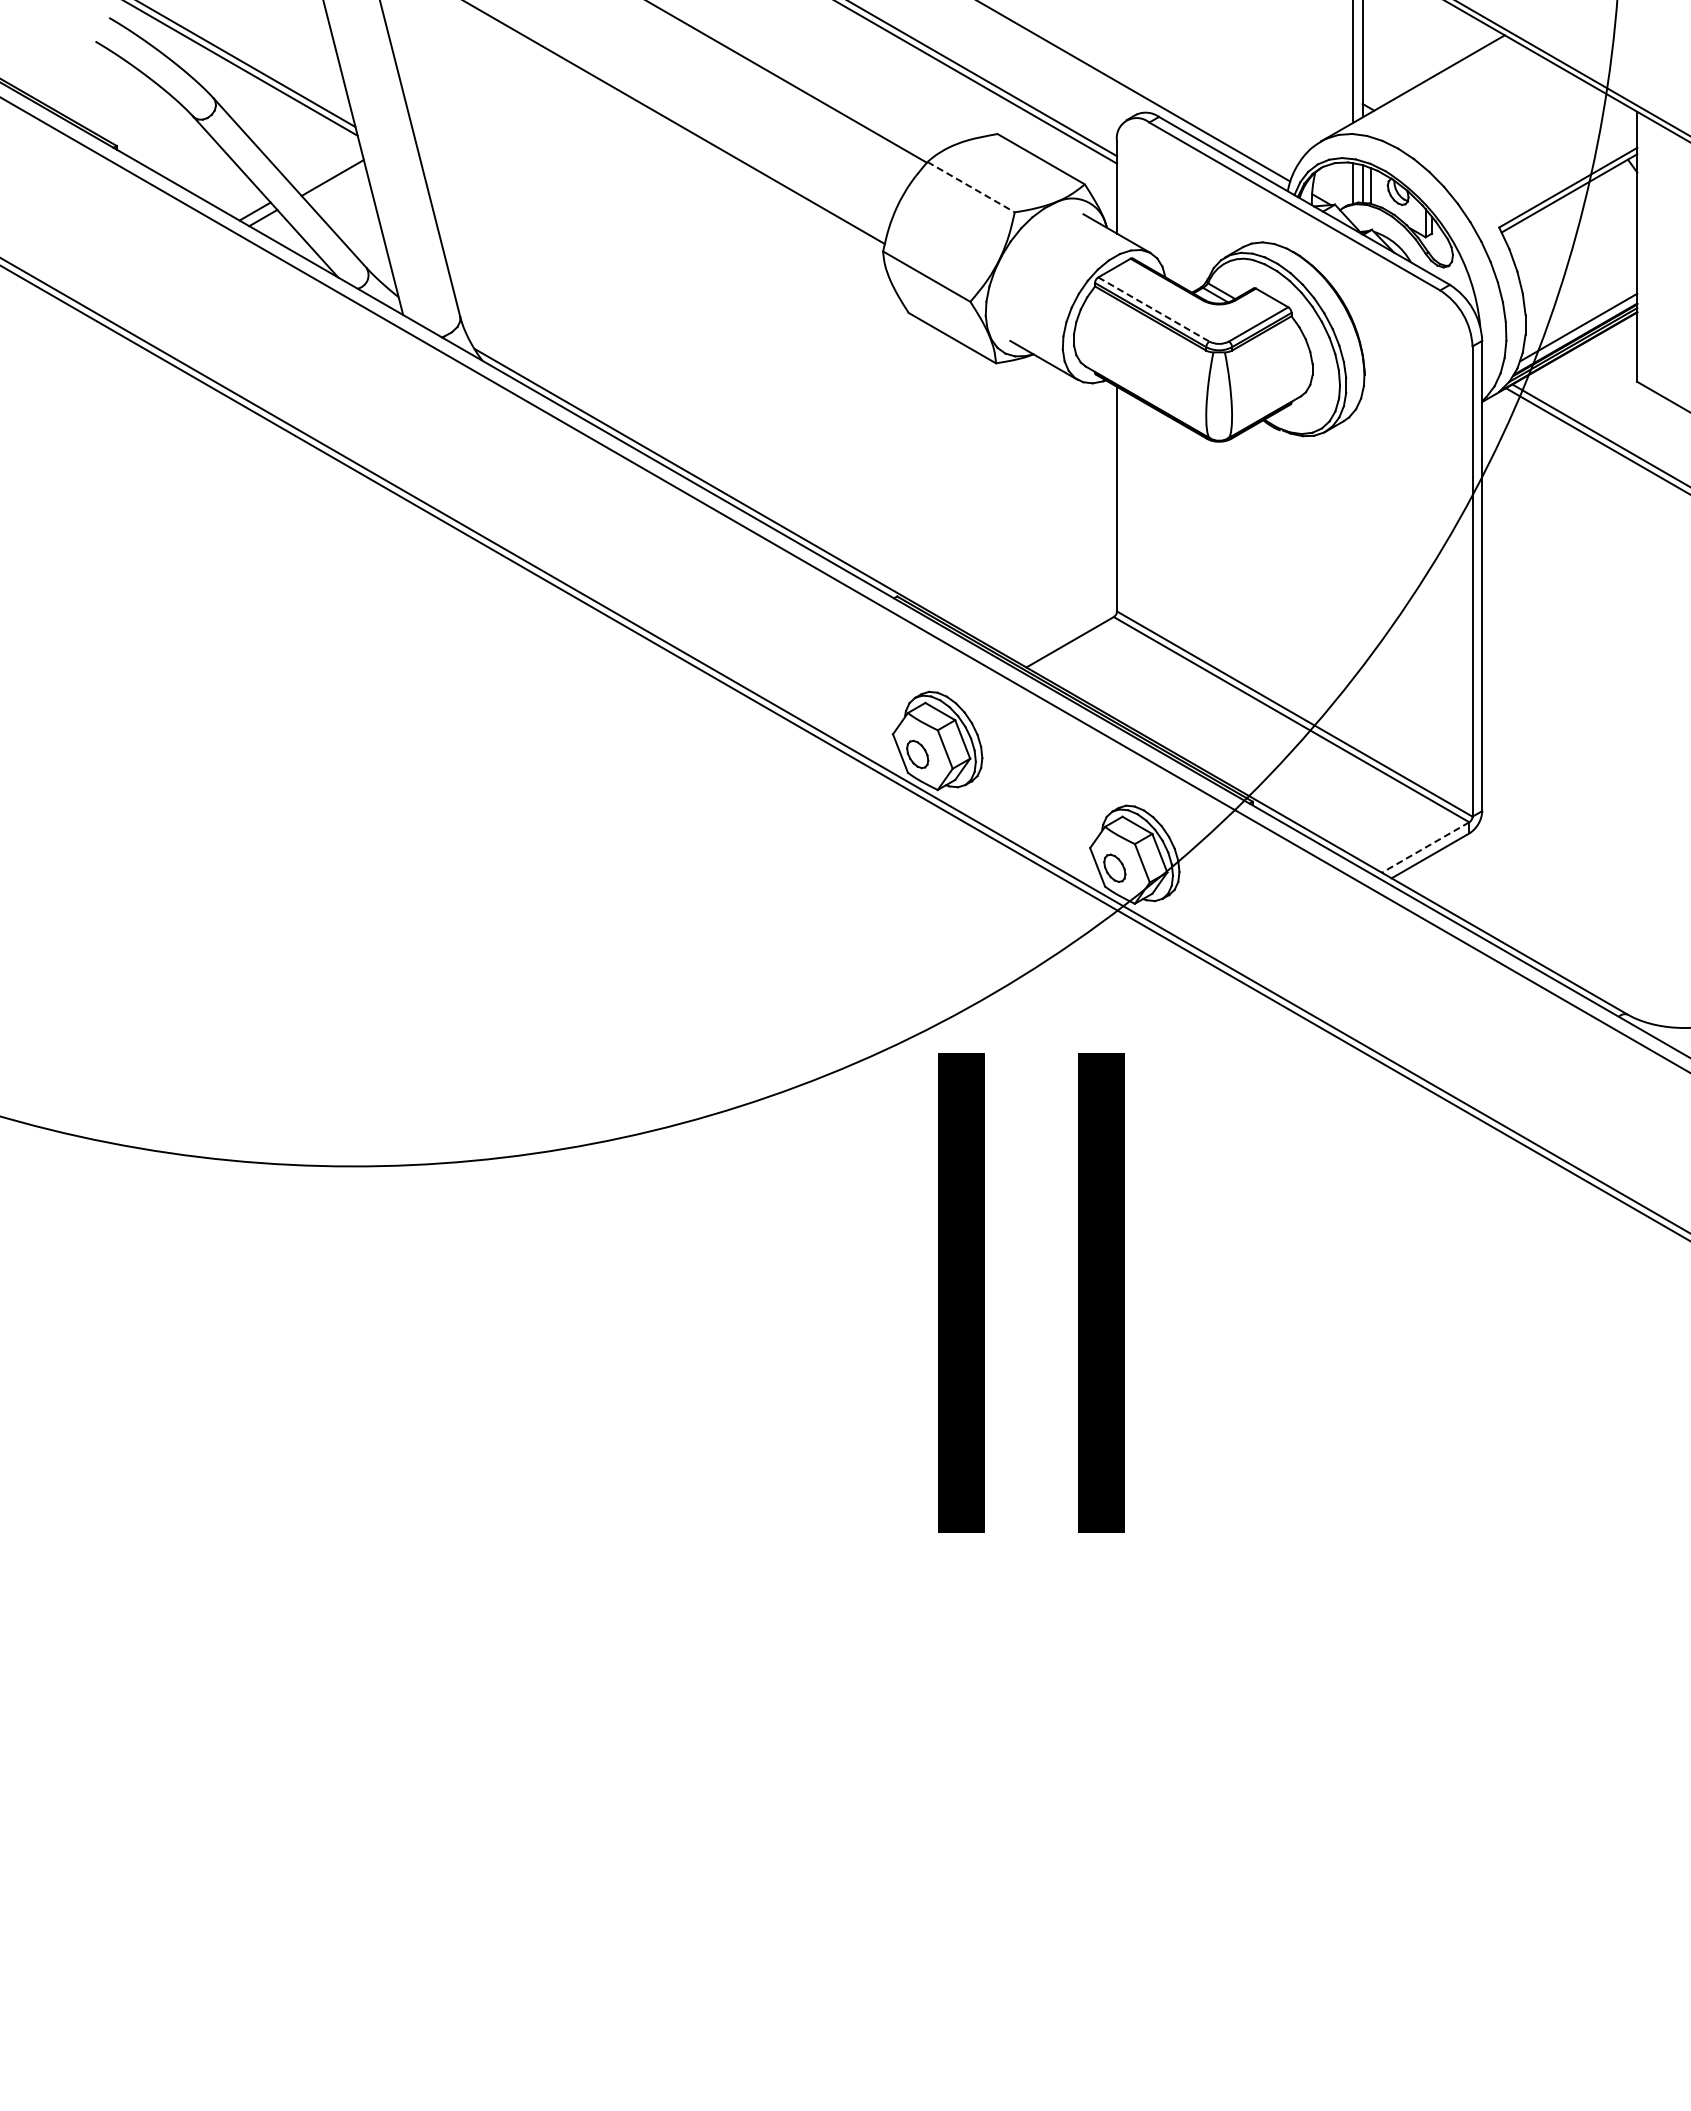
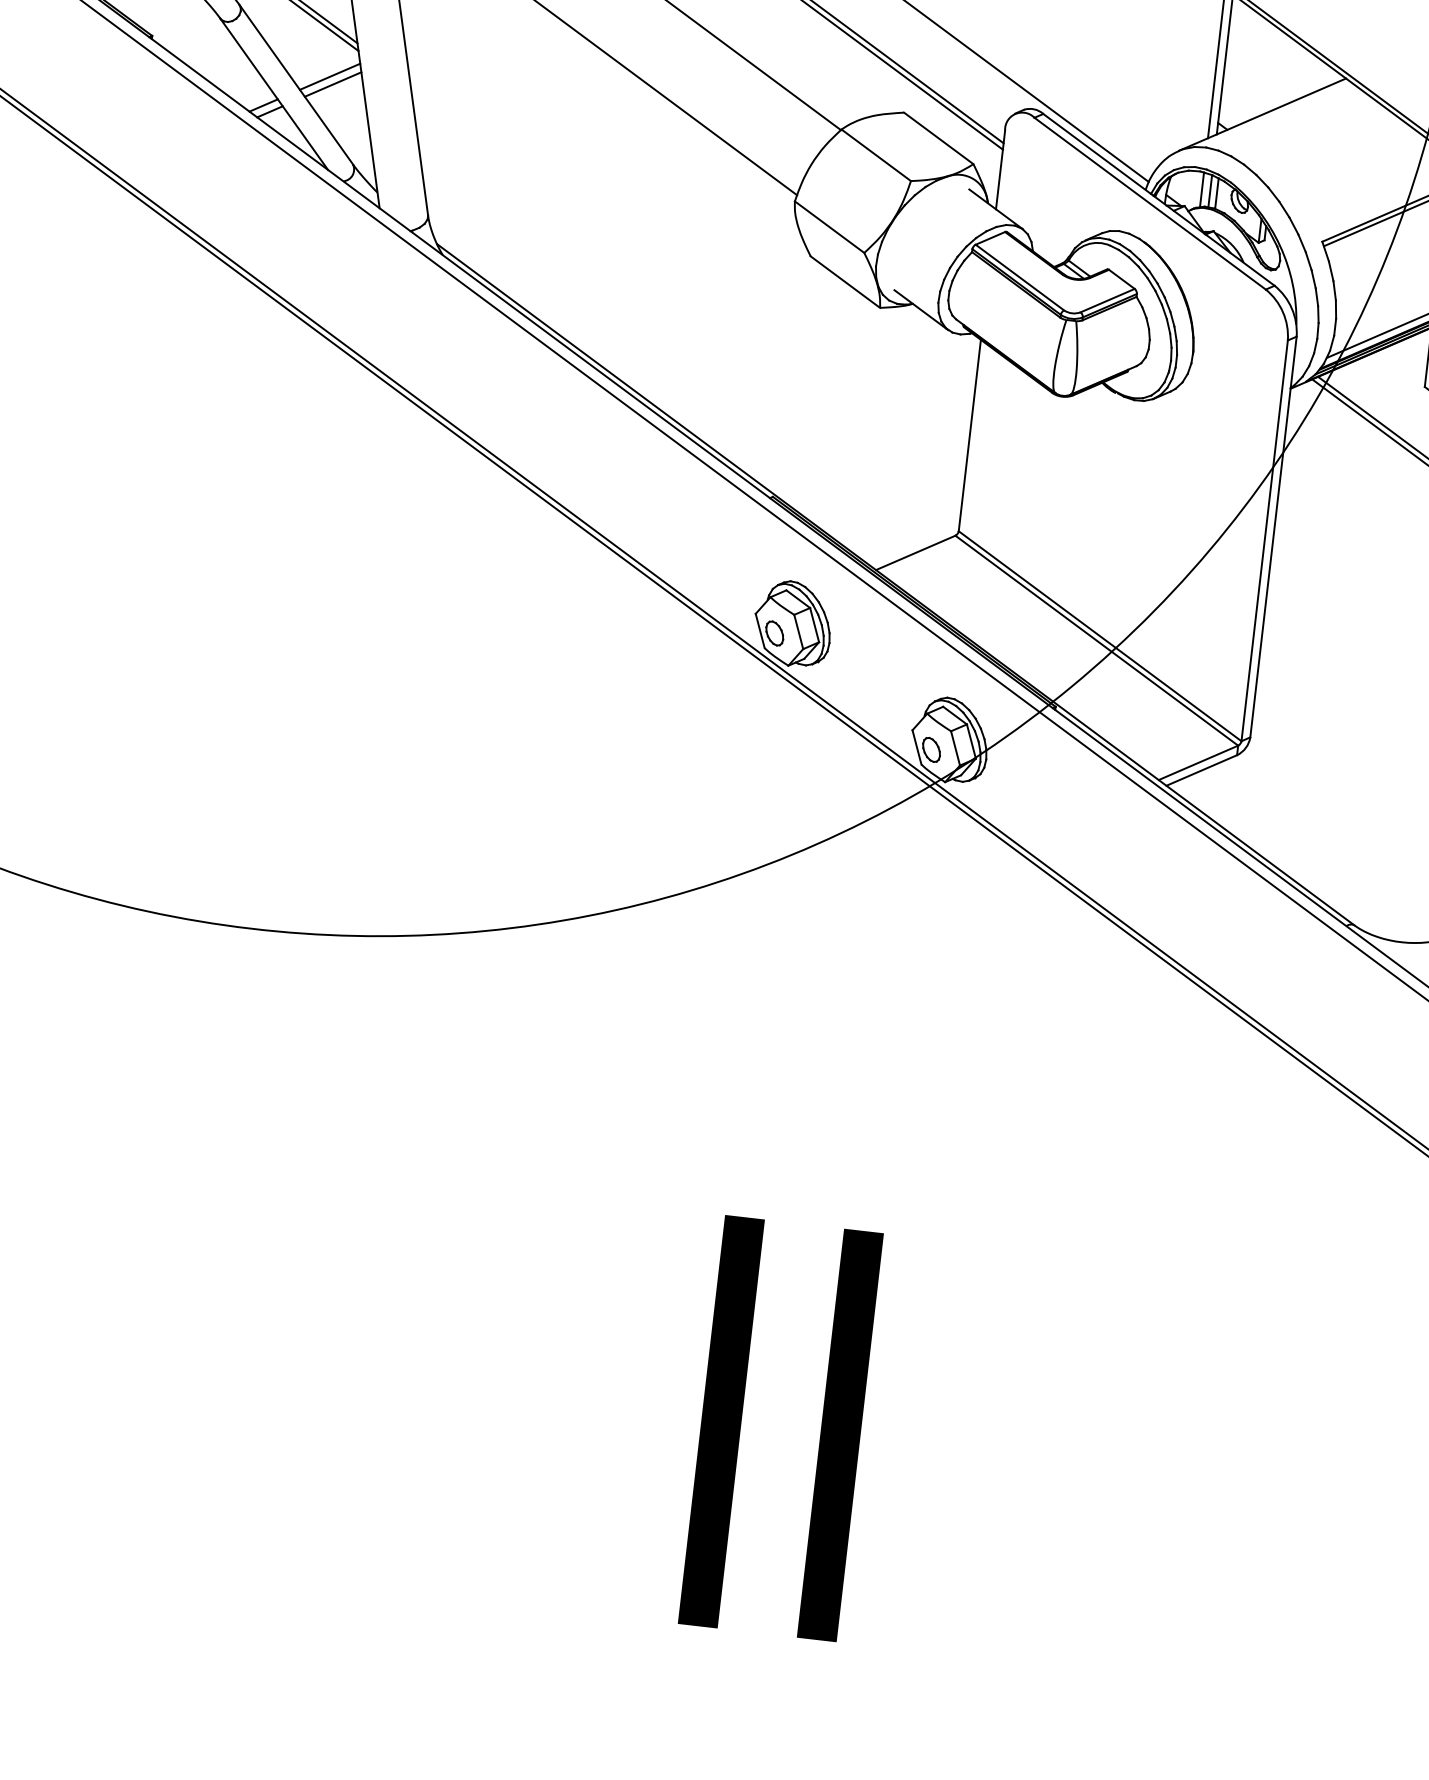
line: (328, 169) -> (330, 76), added
line: (971, 187) -> (876, 155), dashed -> solid
line: (1154, 309) -> (1020, 277), dashed -> solid
line: (1425, 847) -> (1198, 762), dashed -> solid
text: (1031, 1292) -> (781, 1427), moved

